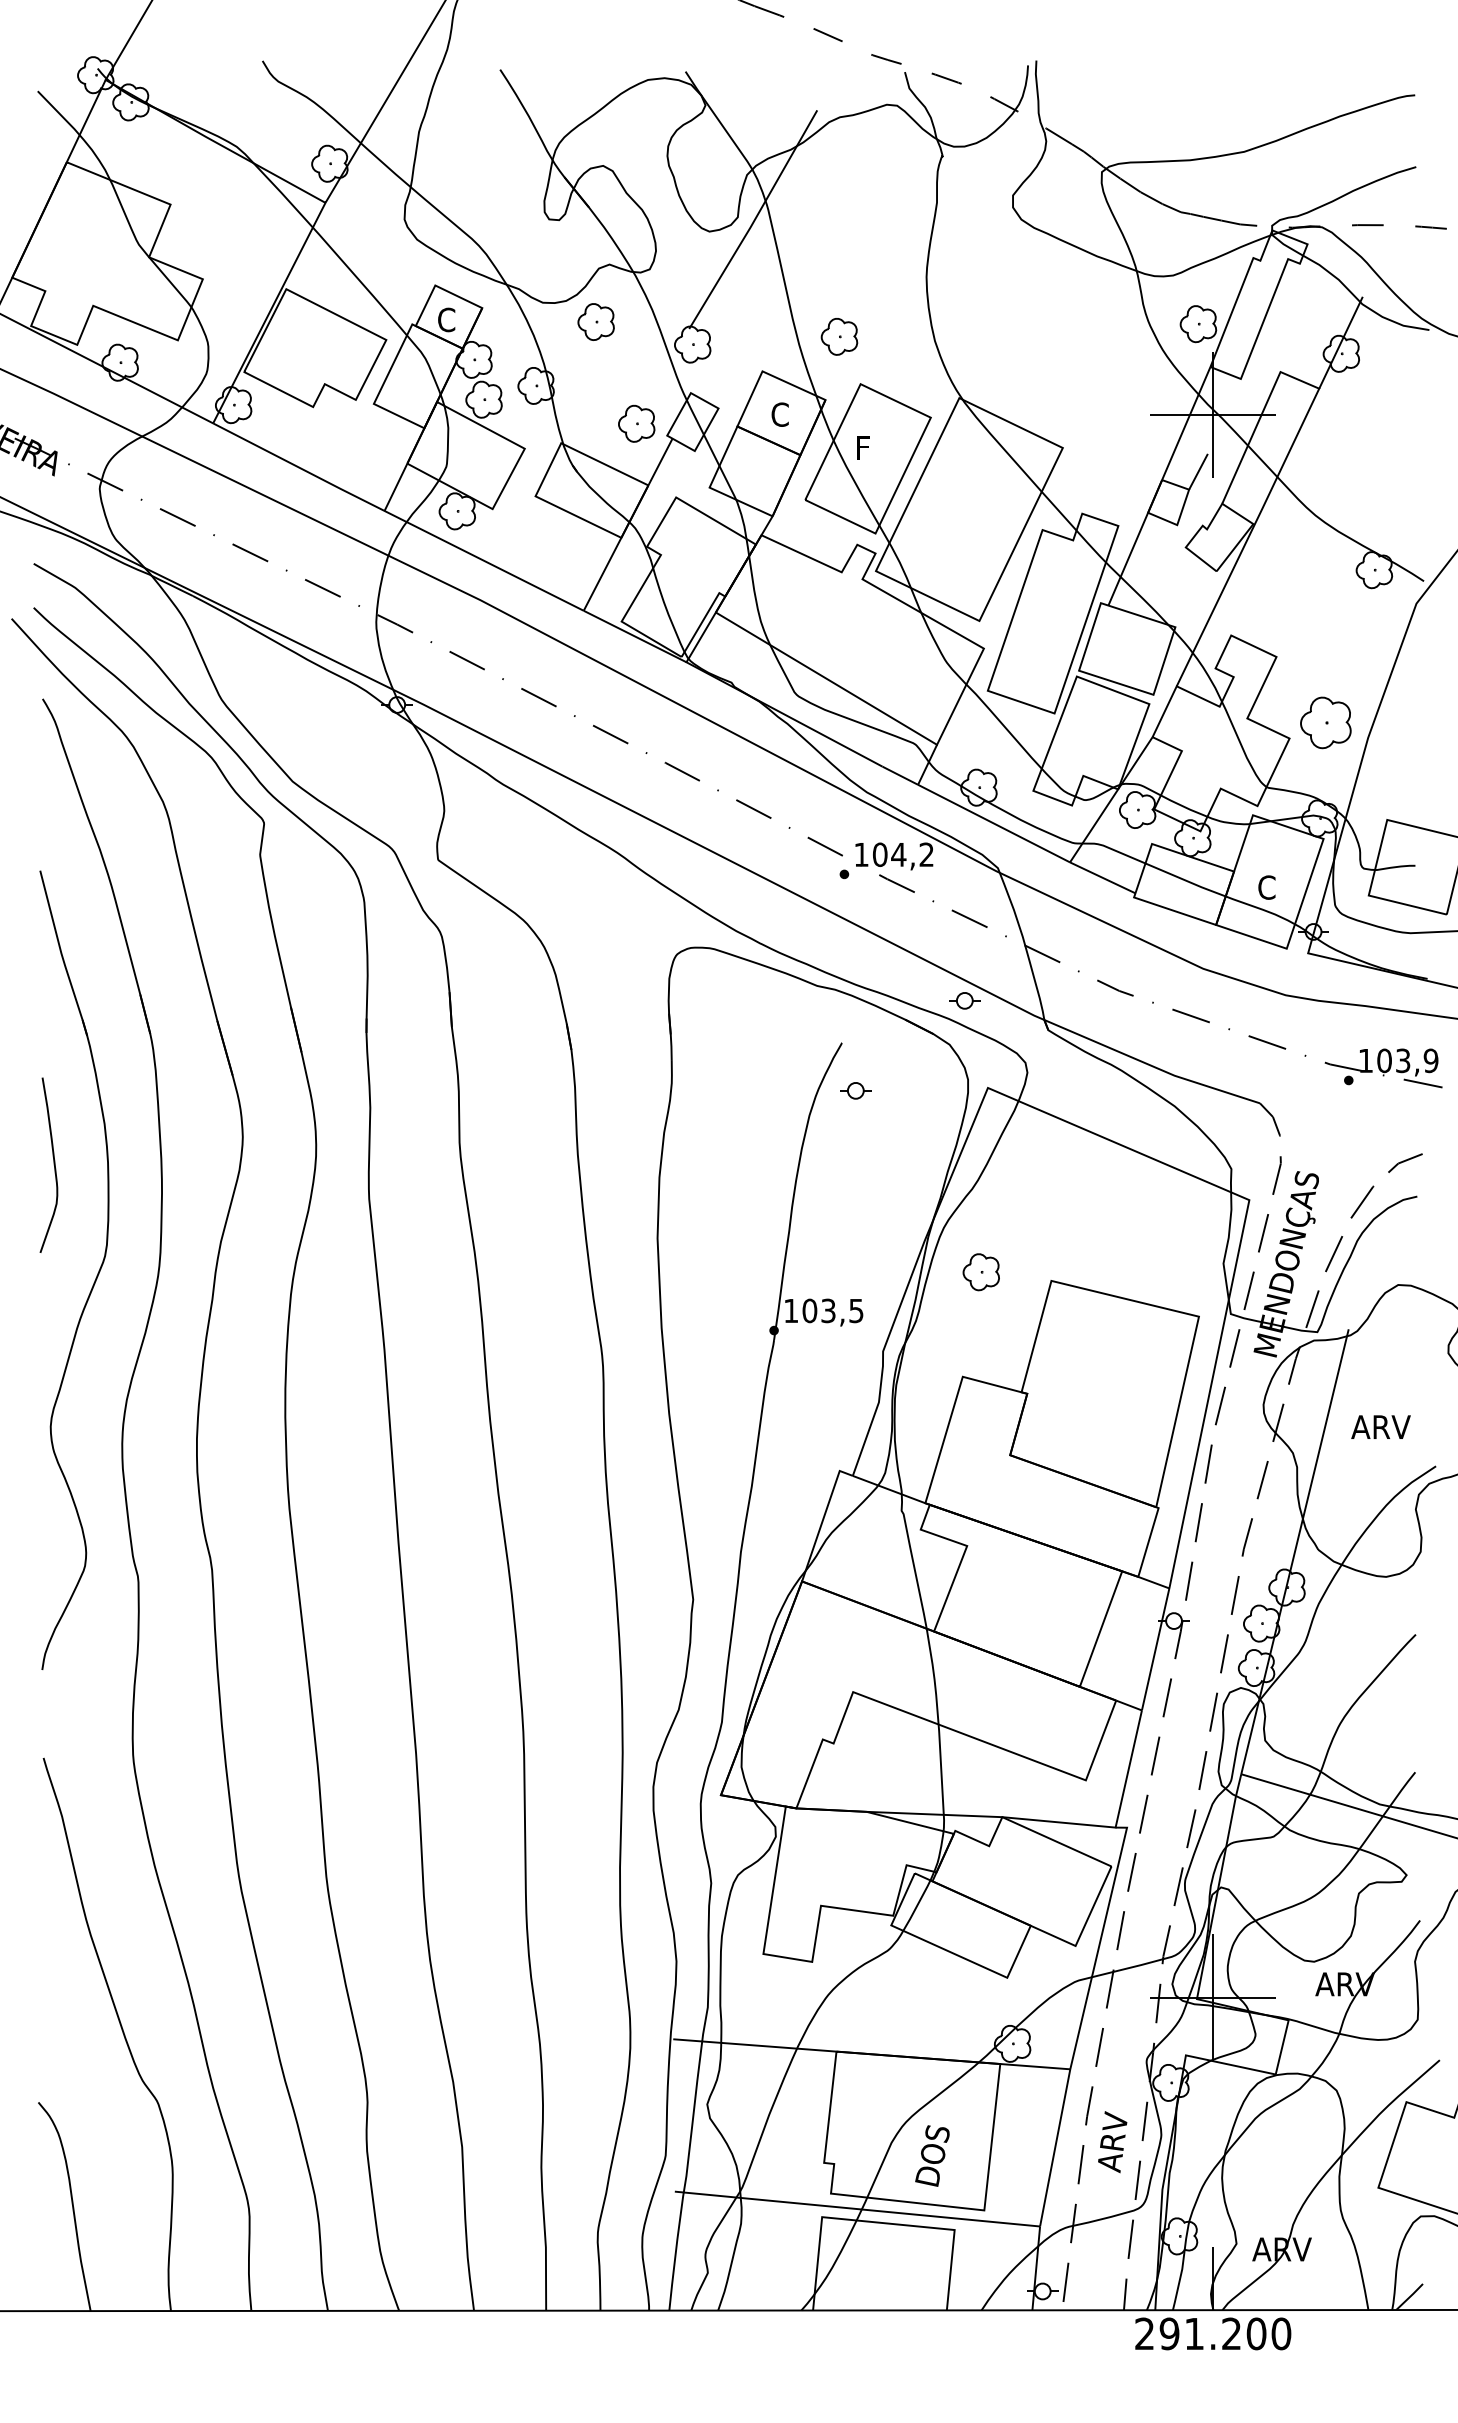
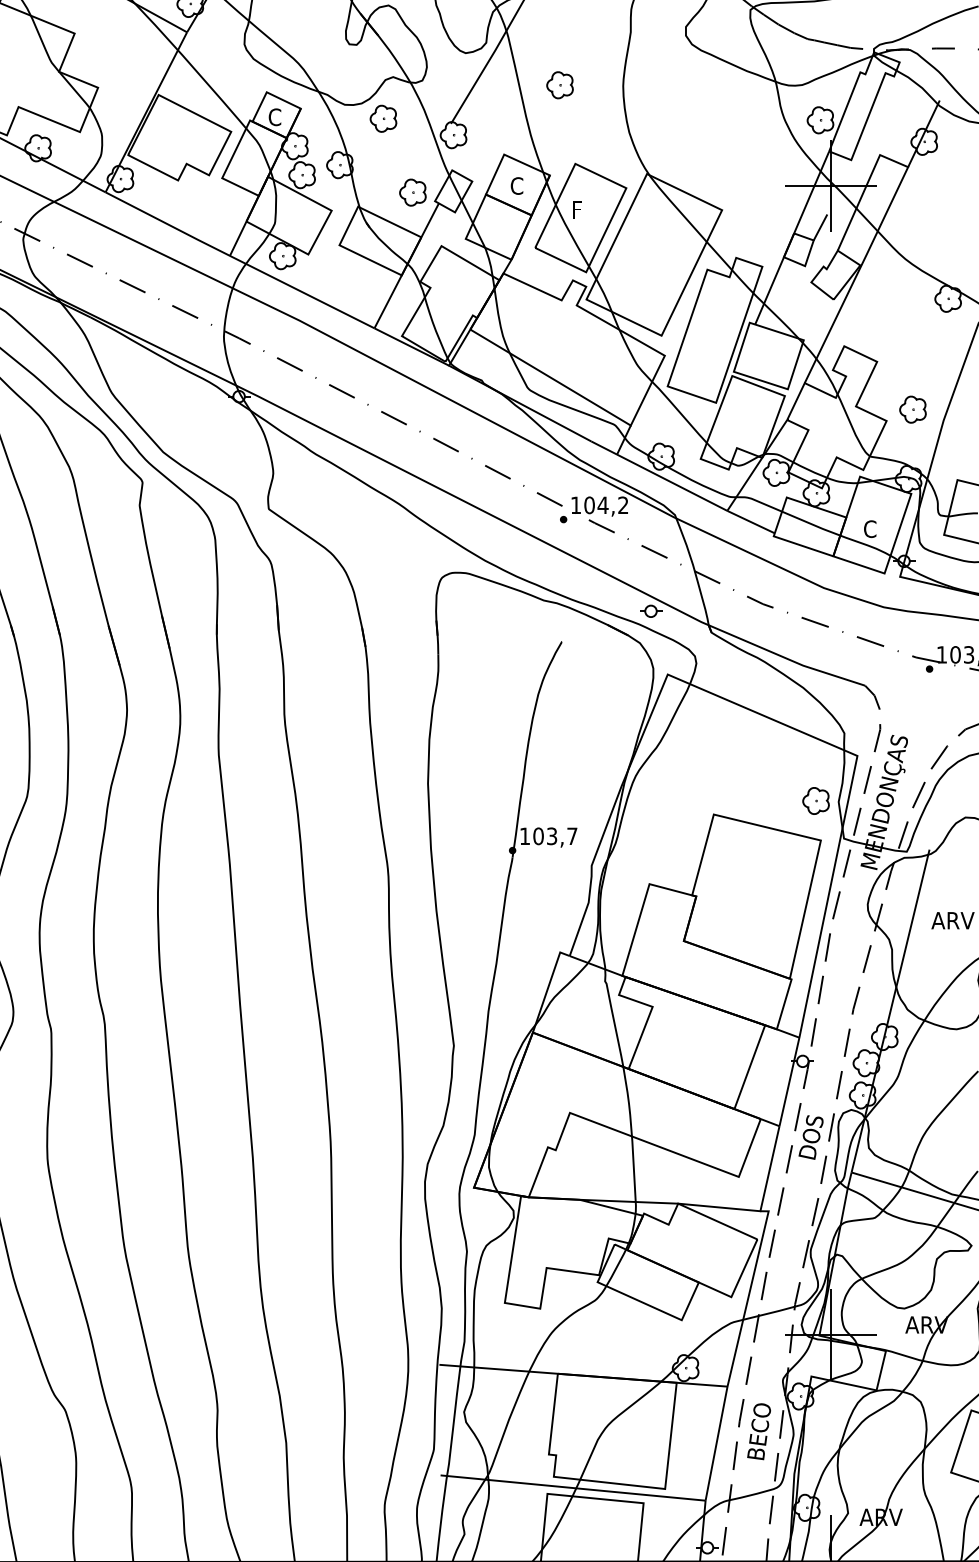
part: (839, 336) -> (560, 85), moved
part: (1325, 722) -> (912, 409), size x0.71
part: (855, 1090) -> (571, 676), removed
part: (980, 1272) -> (815, 801), moved
text: (856, 1311) -> (572, 836), 103,5 -> 103,7
text: (1113, 2132) -> (758, 1432), ARV -> BECO
text: (932, 2155) -> (811, 1137), moved

